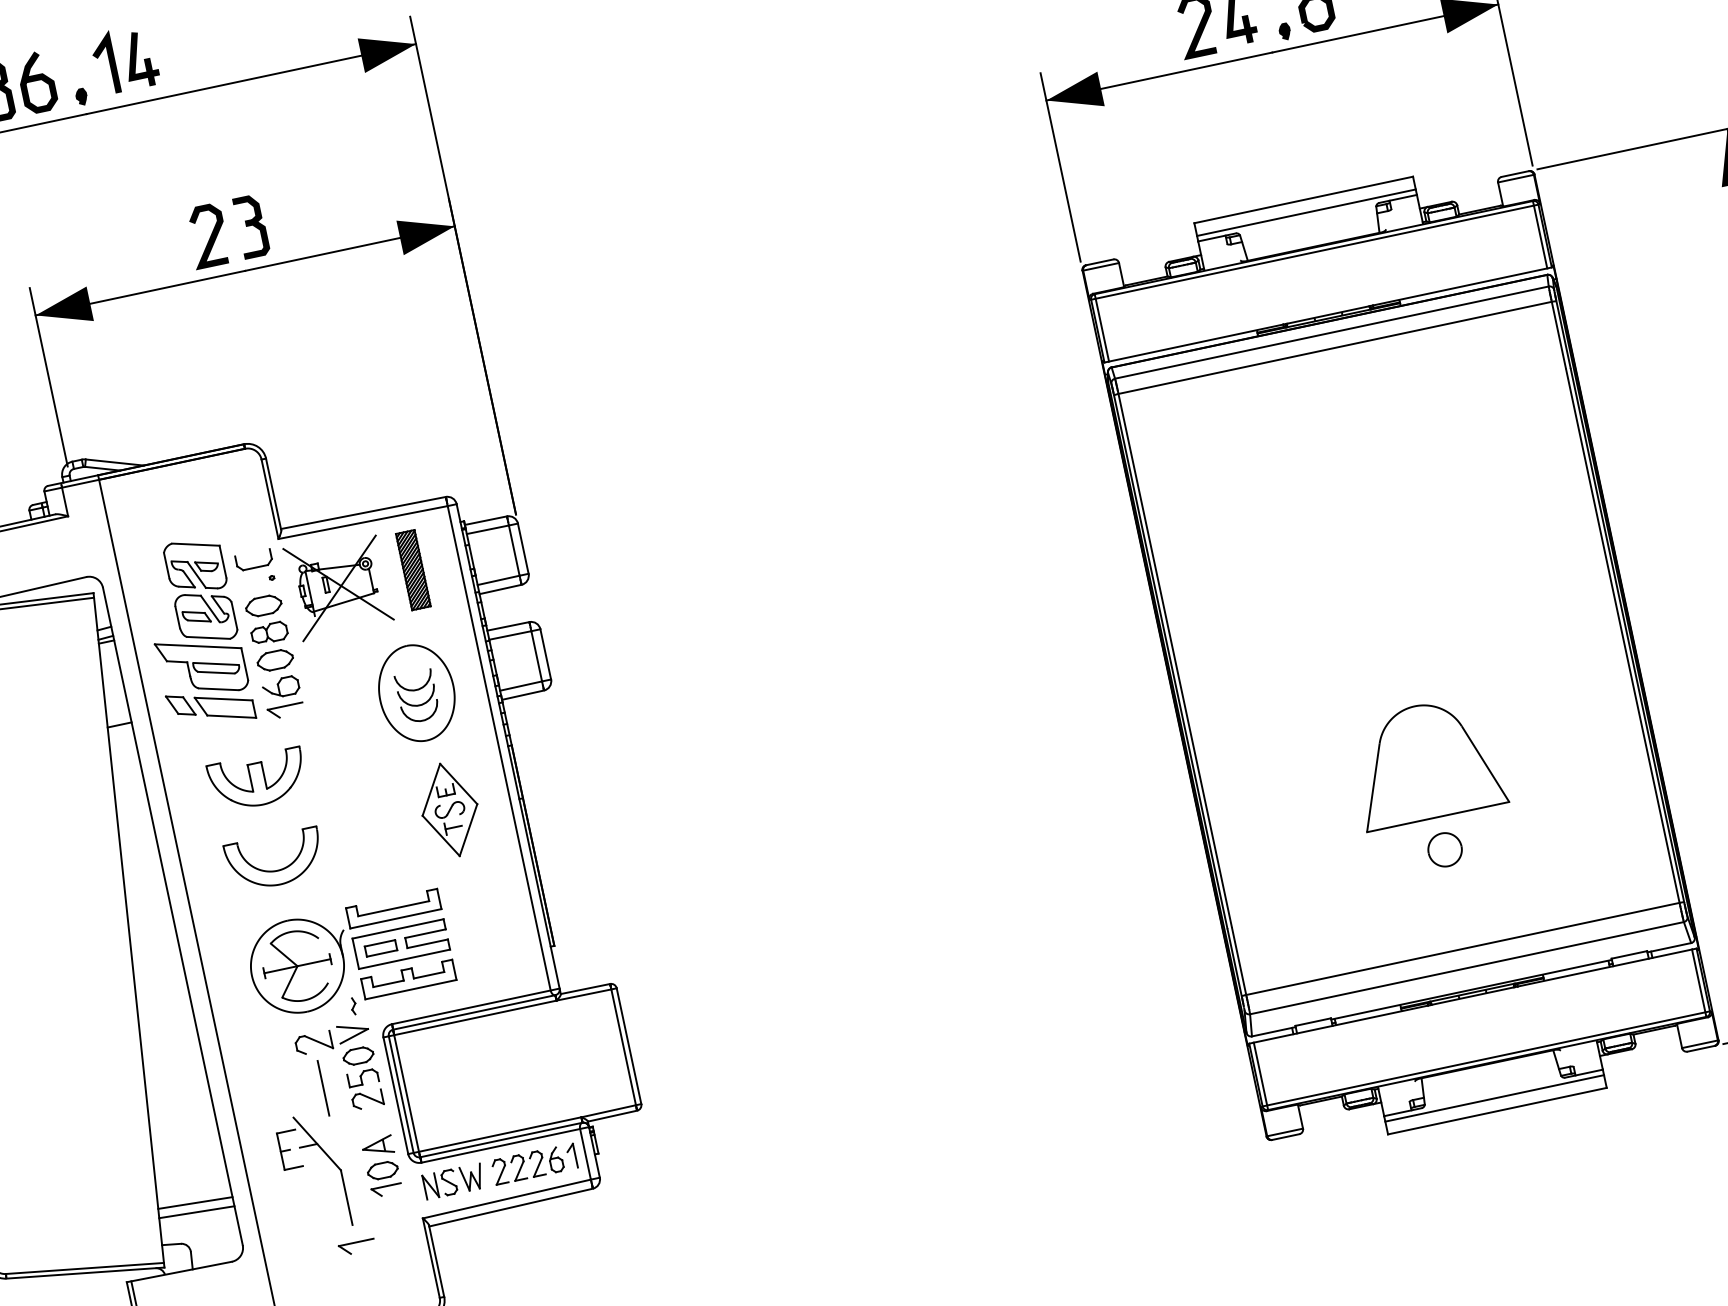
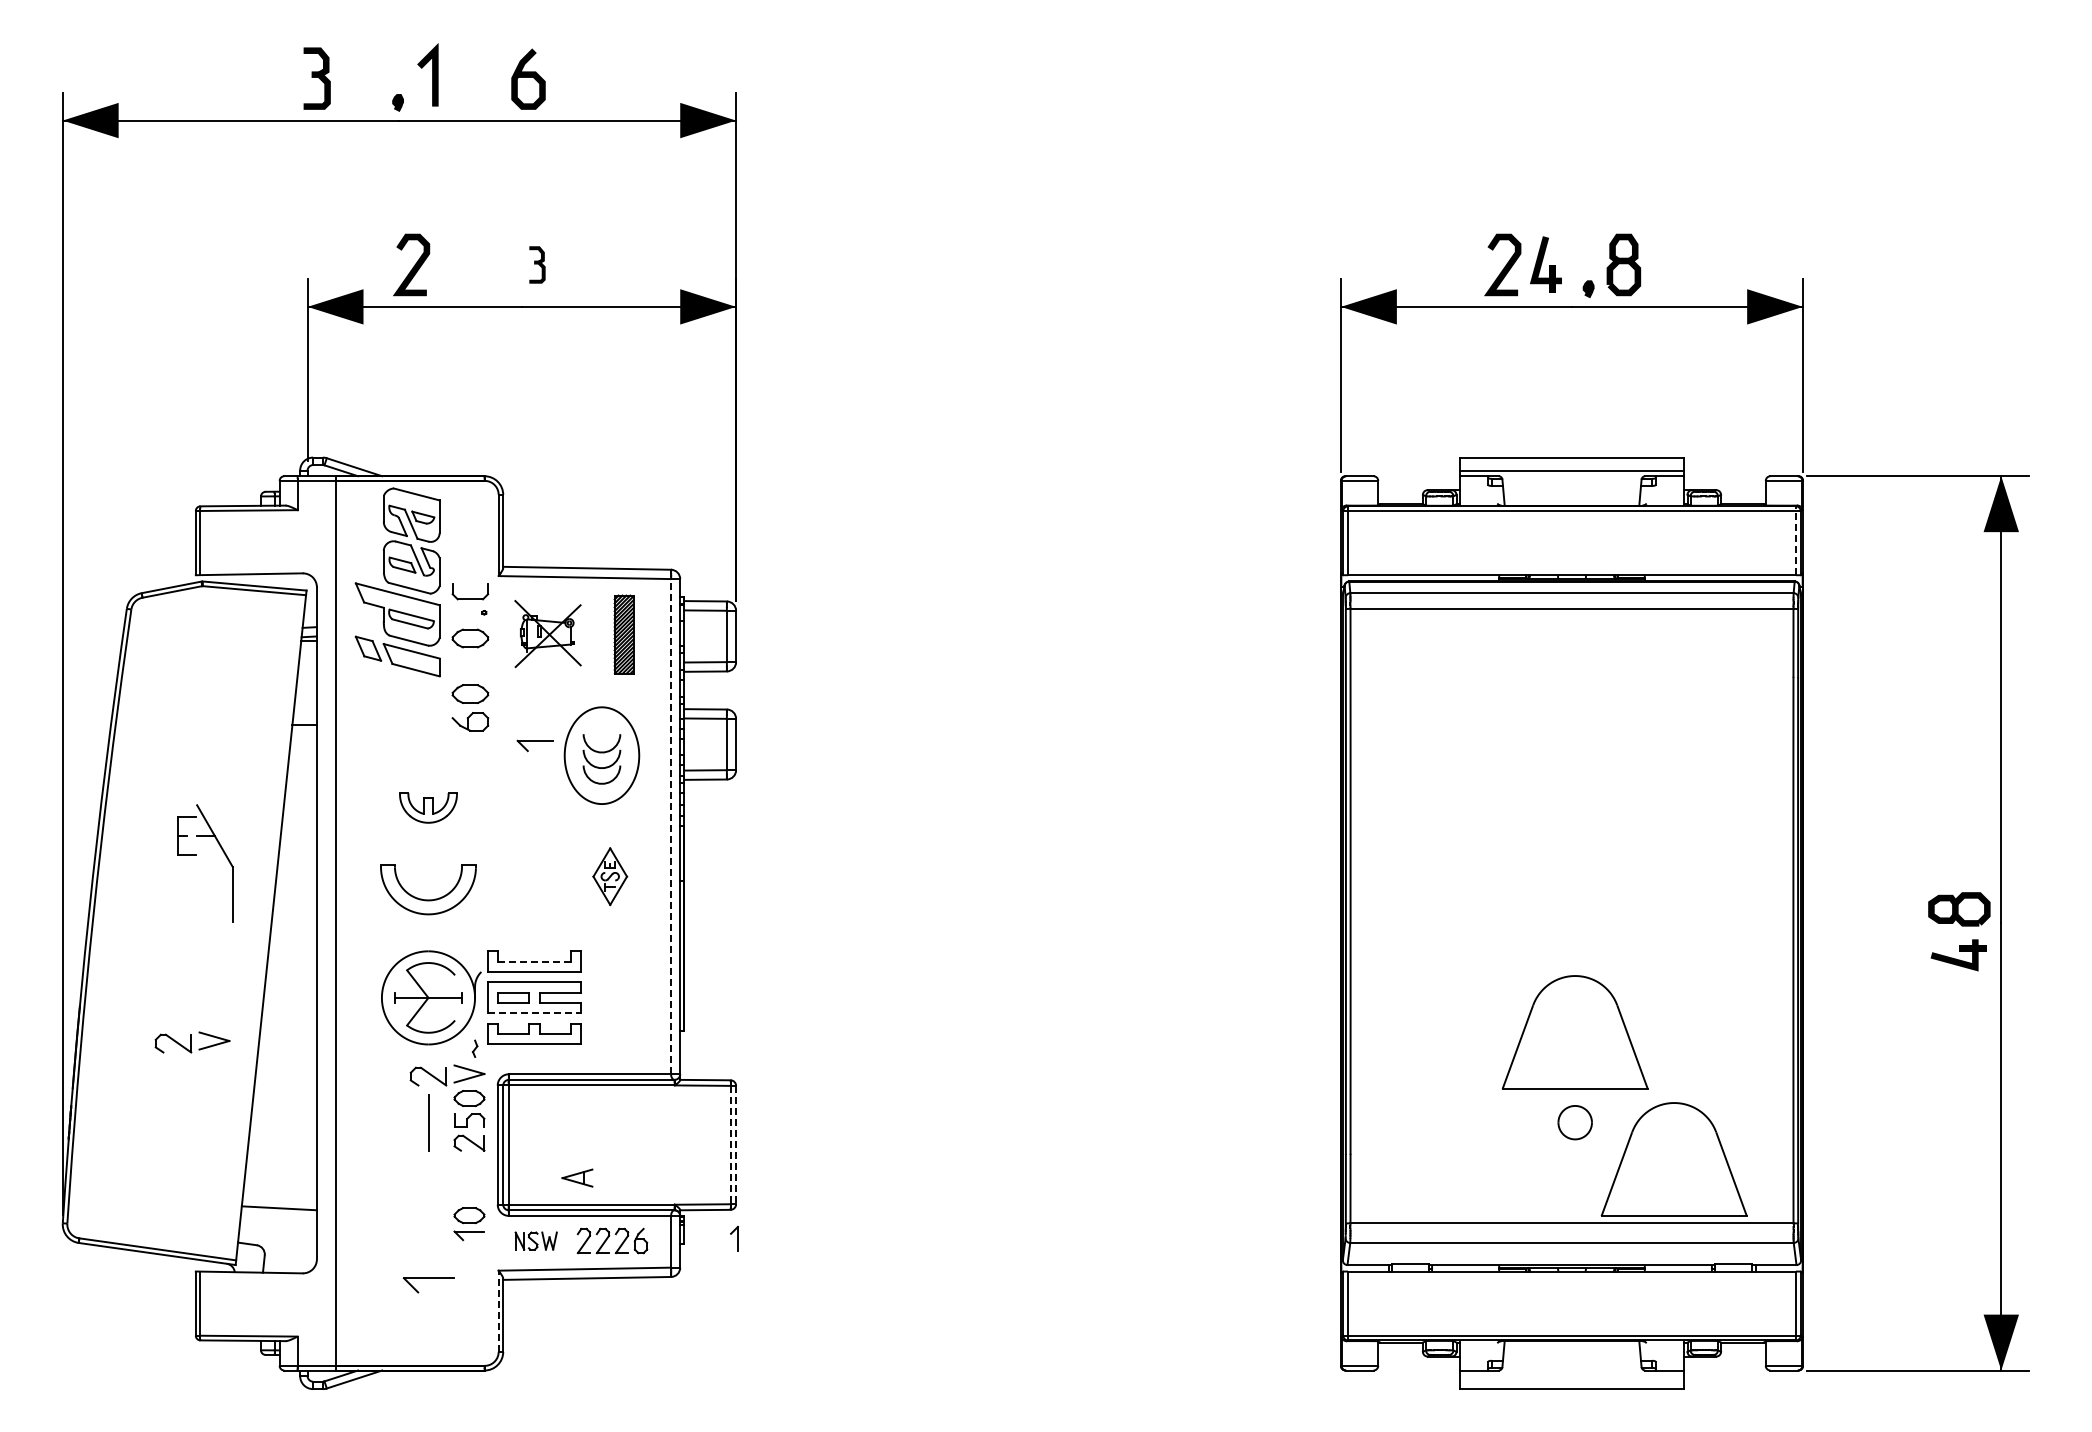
part: (140, 59) -> (463, 78), removed
curve: (36, 80) -> (528, 77), moved
part: (251, 226) -> (537, 264), size x0.6
line: (1540, 234) -> (1796, 540), solid -> dashed
curve: (210, 237) -> (413, 266), moved
part: (338, 585) -> (547, 633), size x0.7
part: (269, 633) -> (470, 666), removed
part: (195, 634) -> (397, 582), moved
part: (285, 710) -> (534, 745), moved
line: (499, 748) -> (671, 826), solid -> dashed
part: (257, 779) -> (428, 807), size x0.6
part: (450, 809) -> (610, 876), size x0.6
part: (1548, 865) -> (1673, 1159), added
line: (394, 908) -> (535, 961), solid -> dashed
line: (404, 959) -> (534, 1013), solid -> dashed
line: (629, 1046) -> (736, 1145), solid -> dashed
line: (623, 1047) -> (730, 1145), solid -> dashed
part: (75, 1058) -> (192, 1042), added
line: (1494, 1098) -> (1571, 1376), removed
part: (377, 1146) -> (577, 1177), moved
part: (571, 1155) -> (734, 1238), moved
part: (303, 1166) -> (196, 855), moved
part: (452, 1181) -> (535, 1240), size x0.7
line: (196, 1212) -> (278, 1217), removed
part: (356, 1247) -> (427, 1285), size x1.4
line: (431, 1258) -> (498, 1311), solid -> dashed

